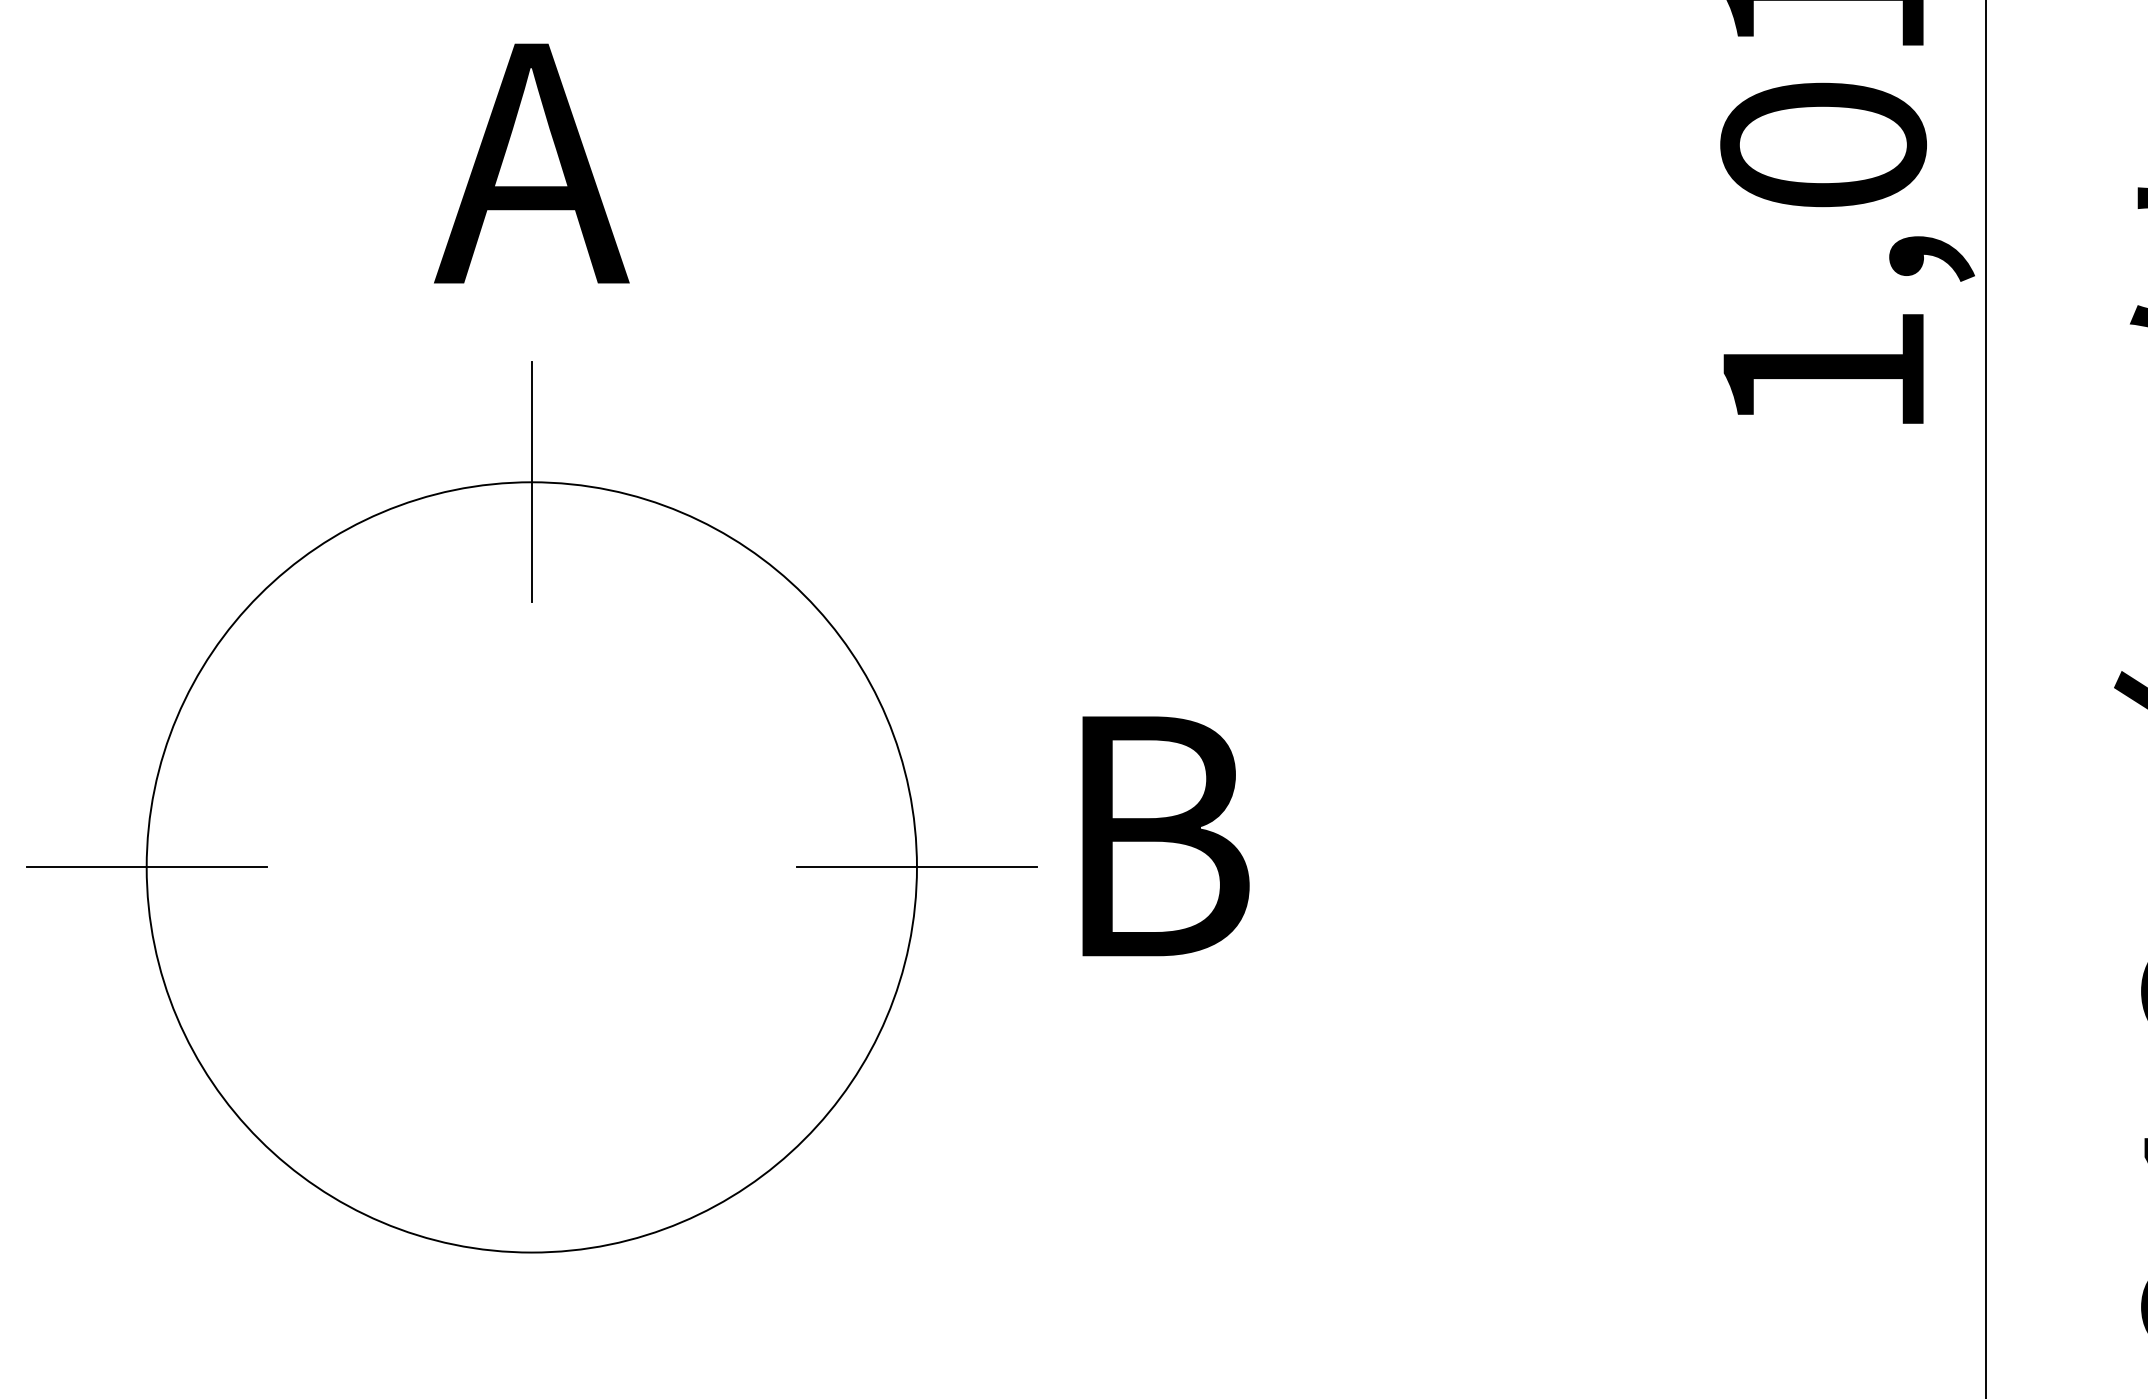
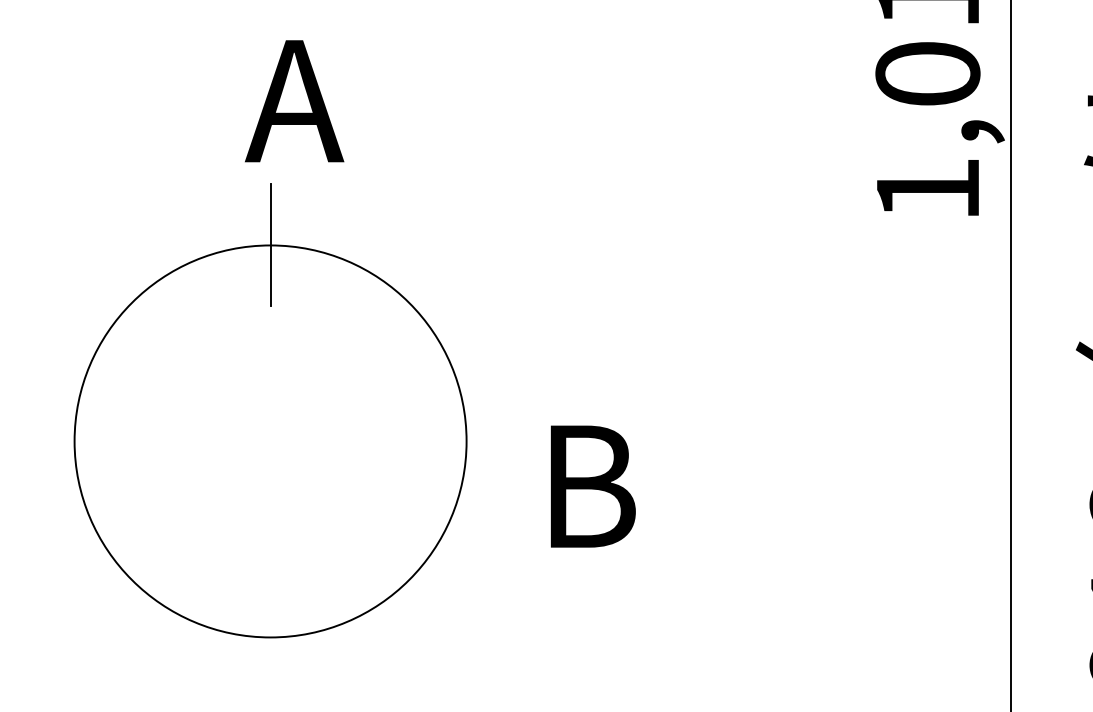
text: (531, 164) -> (294, 101), moved
text: (1164, 836) -> (592, 486), moved
line: (146, 867) -> (74, 441), removed
line: (916, 867) -> (466, 441), removed

